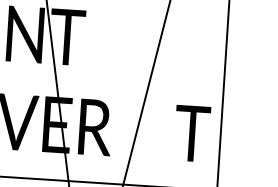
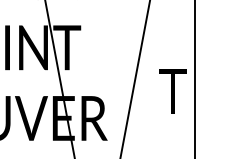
text: (191, 133) -> (172, 91), moved

